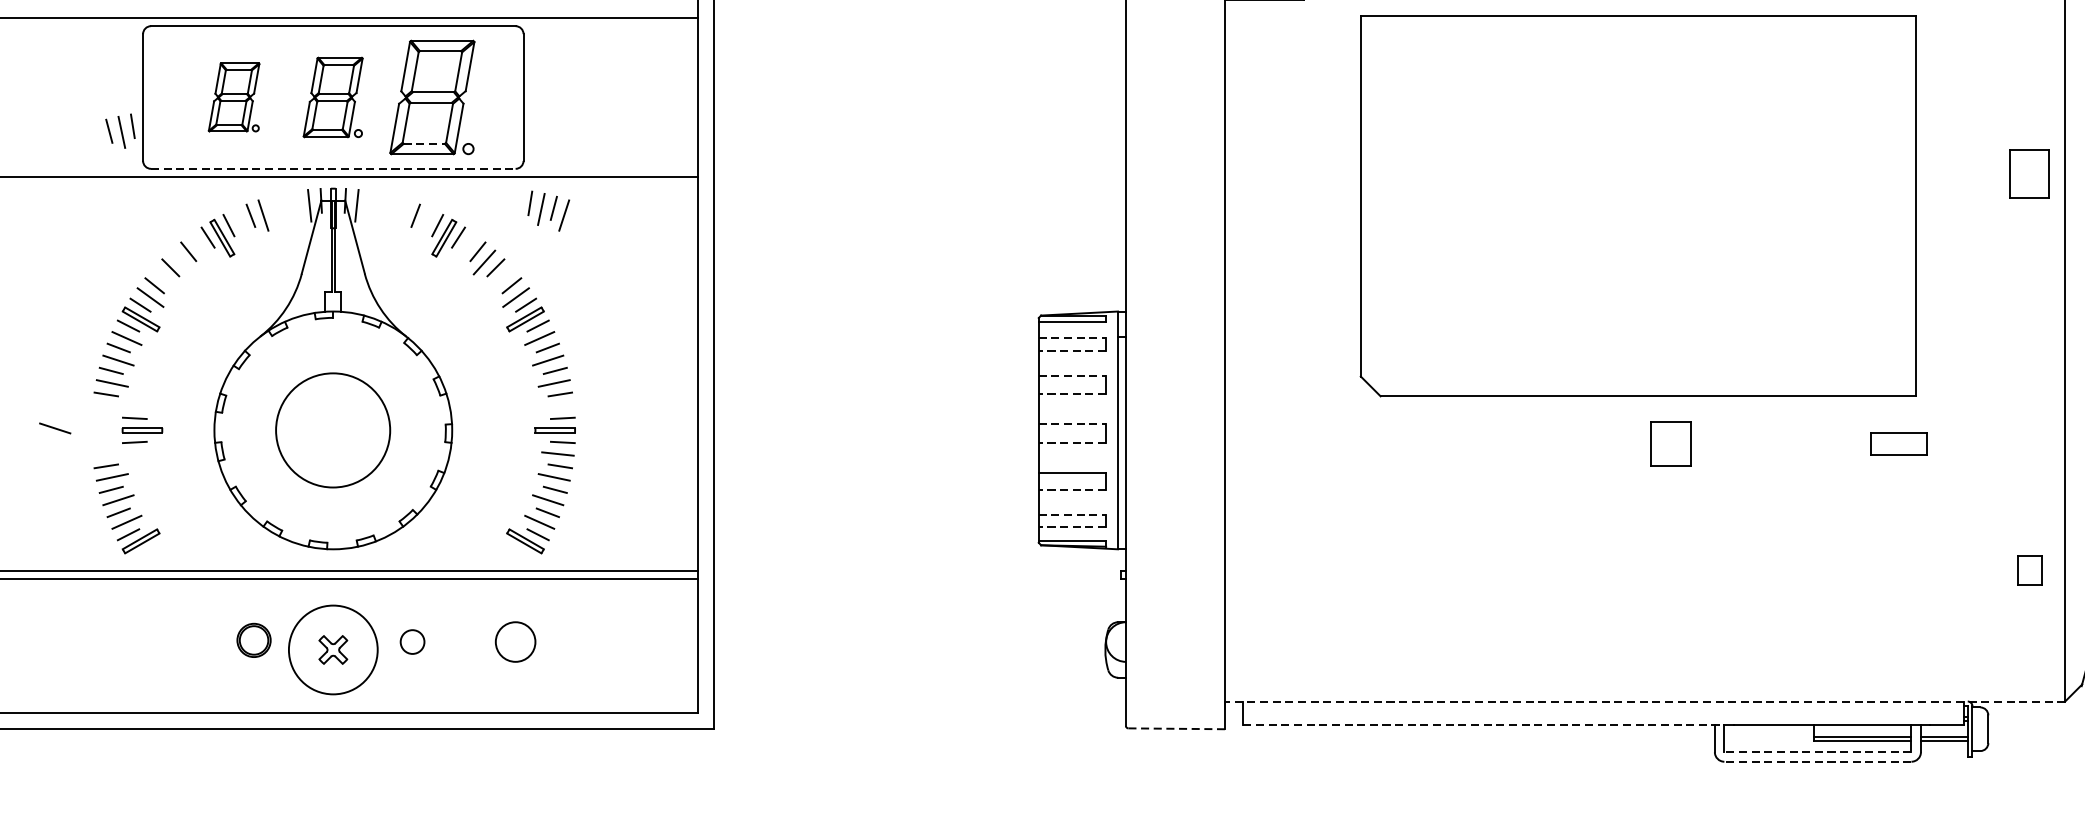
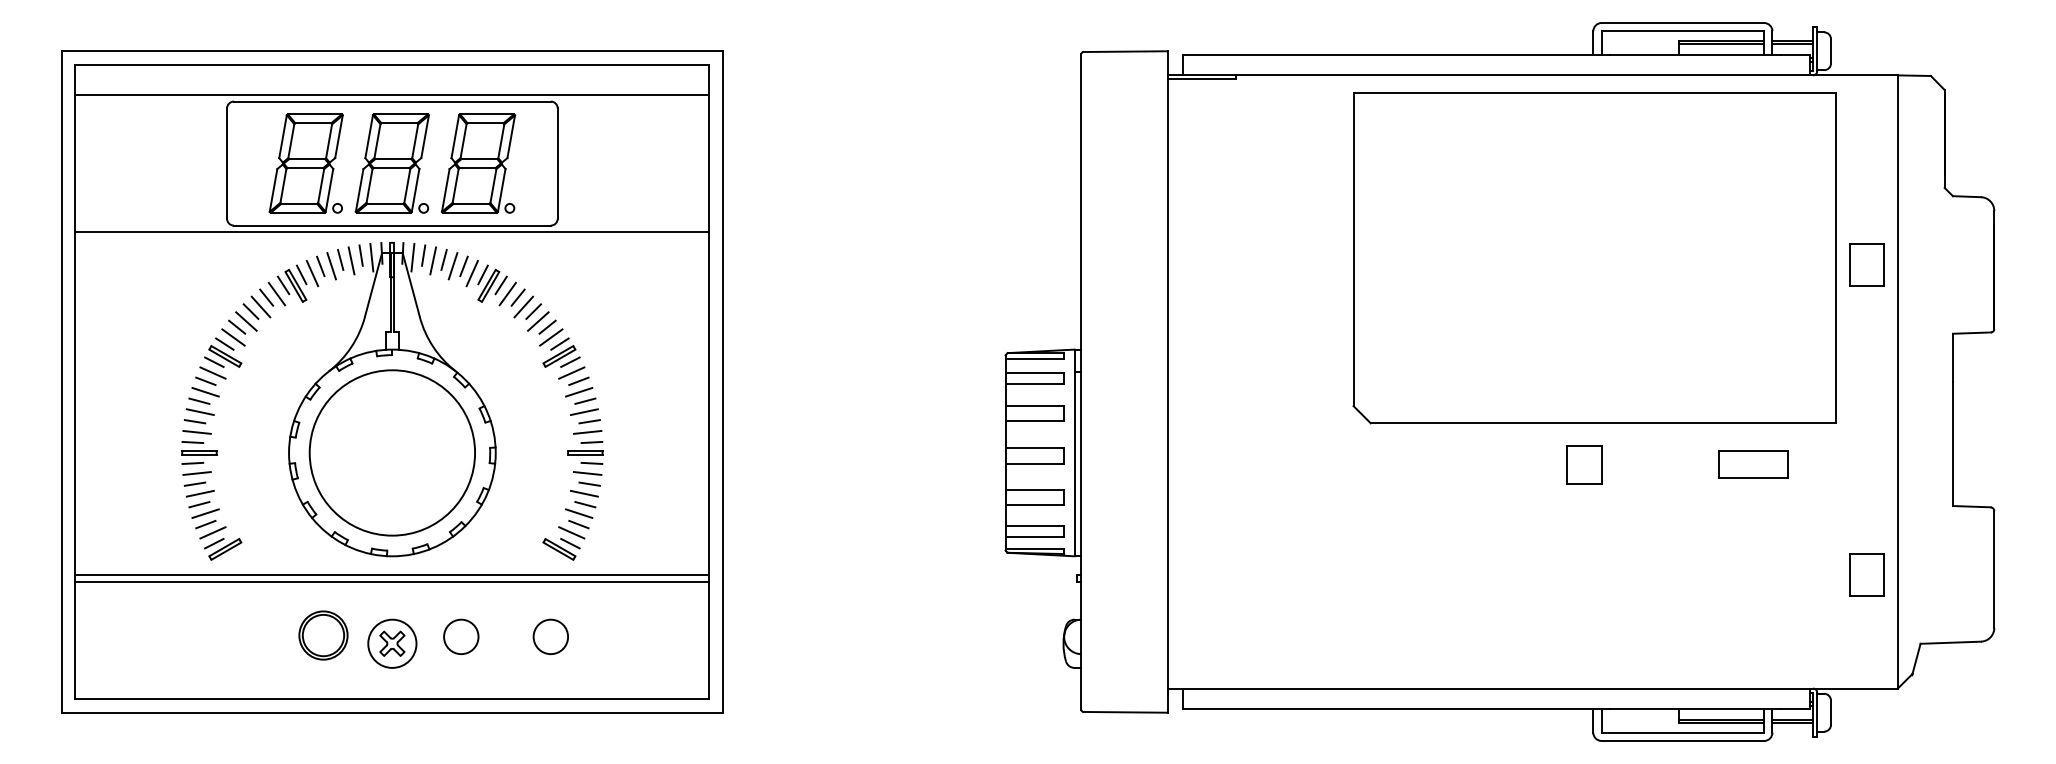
part: (233, 97) -> (305, 163), size x1.67
part: (332, 97) -> (391, 163), size x1.43
part: (120, 130) -> (350, 259), moved
line: (424, 143) -> (471, 203), dashed -> solid
line: (333, 168) -> (392, 225), dashed -> solid
part: (2029, 173) -> (1866, 264), moved
part: (1638, 206) -> (1594, 258), moved
part: (548, 211) -> (439, 262), moved
line: (241, 223) -> (312, 273), added
line: (424, 223) -> (471, 273), added
line: (200, 246) -> (276, 293), added
line: (465, 246) -> (507, 293), added
line: (181, 261) -> (260, 306), added
line: (165, 279) -> (246, 321), added
line: (501, 279) -> (538, 321), added
line: (1073, 337) -> (1035, 372), dashed -> solid
line: (1072, 350) -> (1034, 383), dashed -> solid
line: (1073, 376) -> (1035, 406), dashed -> solid
line: (1072, 393) -> (1034, 420), dashed -> solid
line: (107, 405) -> (196, 431), added
line: (557, 405) -> (587, 431), added
line: (1073, 424) -> (1035, 447), dashed -> solid
line: (55, 428) -> (150, 451), removed
part: (142, 429) -> (199, 452), moved
circle: (332, 429) -> (391, 452), size x1.67
line: (1072, 442) -> (1034, 463), dashed -> solid
part: (1671, 443) -> (1584, 464), moved
part: (1899, 443) -> (1753, 464), size x1.43
line: (107, 454) -> (196, 473), added
line: (1072, 489) -> (1034, 504), dashed -> solid
line: (1073, 515) -> (1035, 526), dashed -> solid
line: (1072, 526) -> (1034, 536), dashed -> solid
part: (2029, 570) -> (1866, 574), size x1.67
part: (254, 640) -> (323, 635), size x1.67
circle: (412, 641) -> (461, 636), size x1.67
circle: (333, 649) -> (392, 643), size x0.62
line: (1644, 701) -> (1532, 688), dashed -> solid
line: (1483, 725) -> (1392, 709), dashed -> solid
line: (1175, 728) -> (1124, 712), dashed -> solid
line: (1817, 752) -> (1682, 732), dashed -> solid
line: (1817, 761) -> (1682, 740), dashed -> solid

